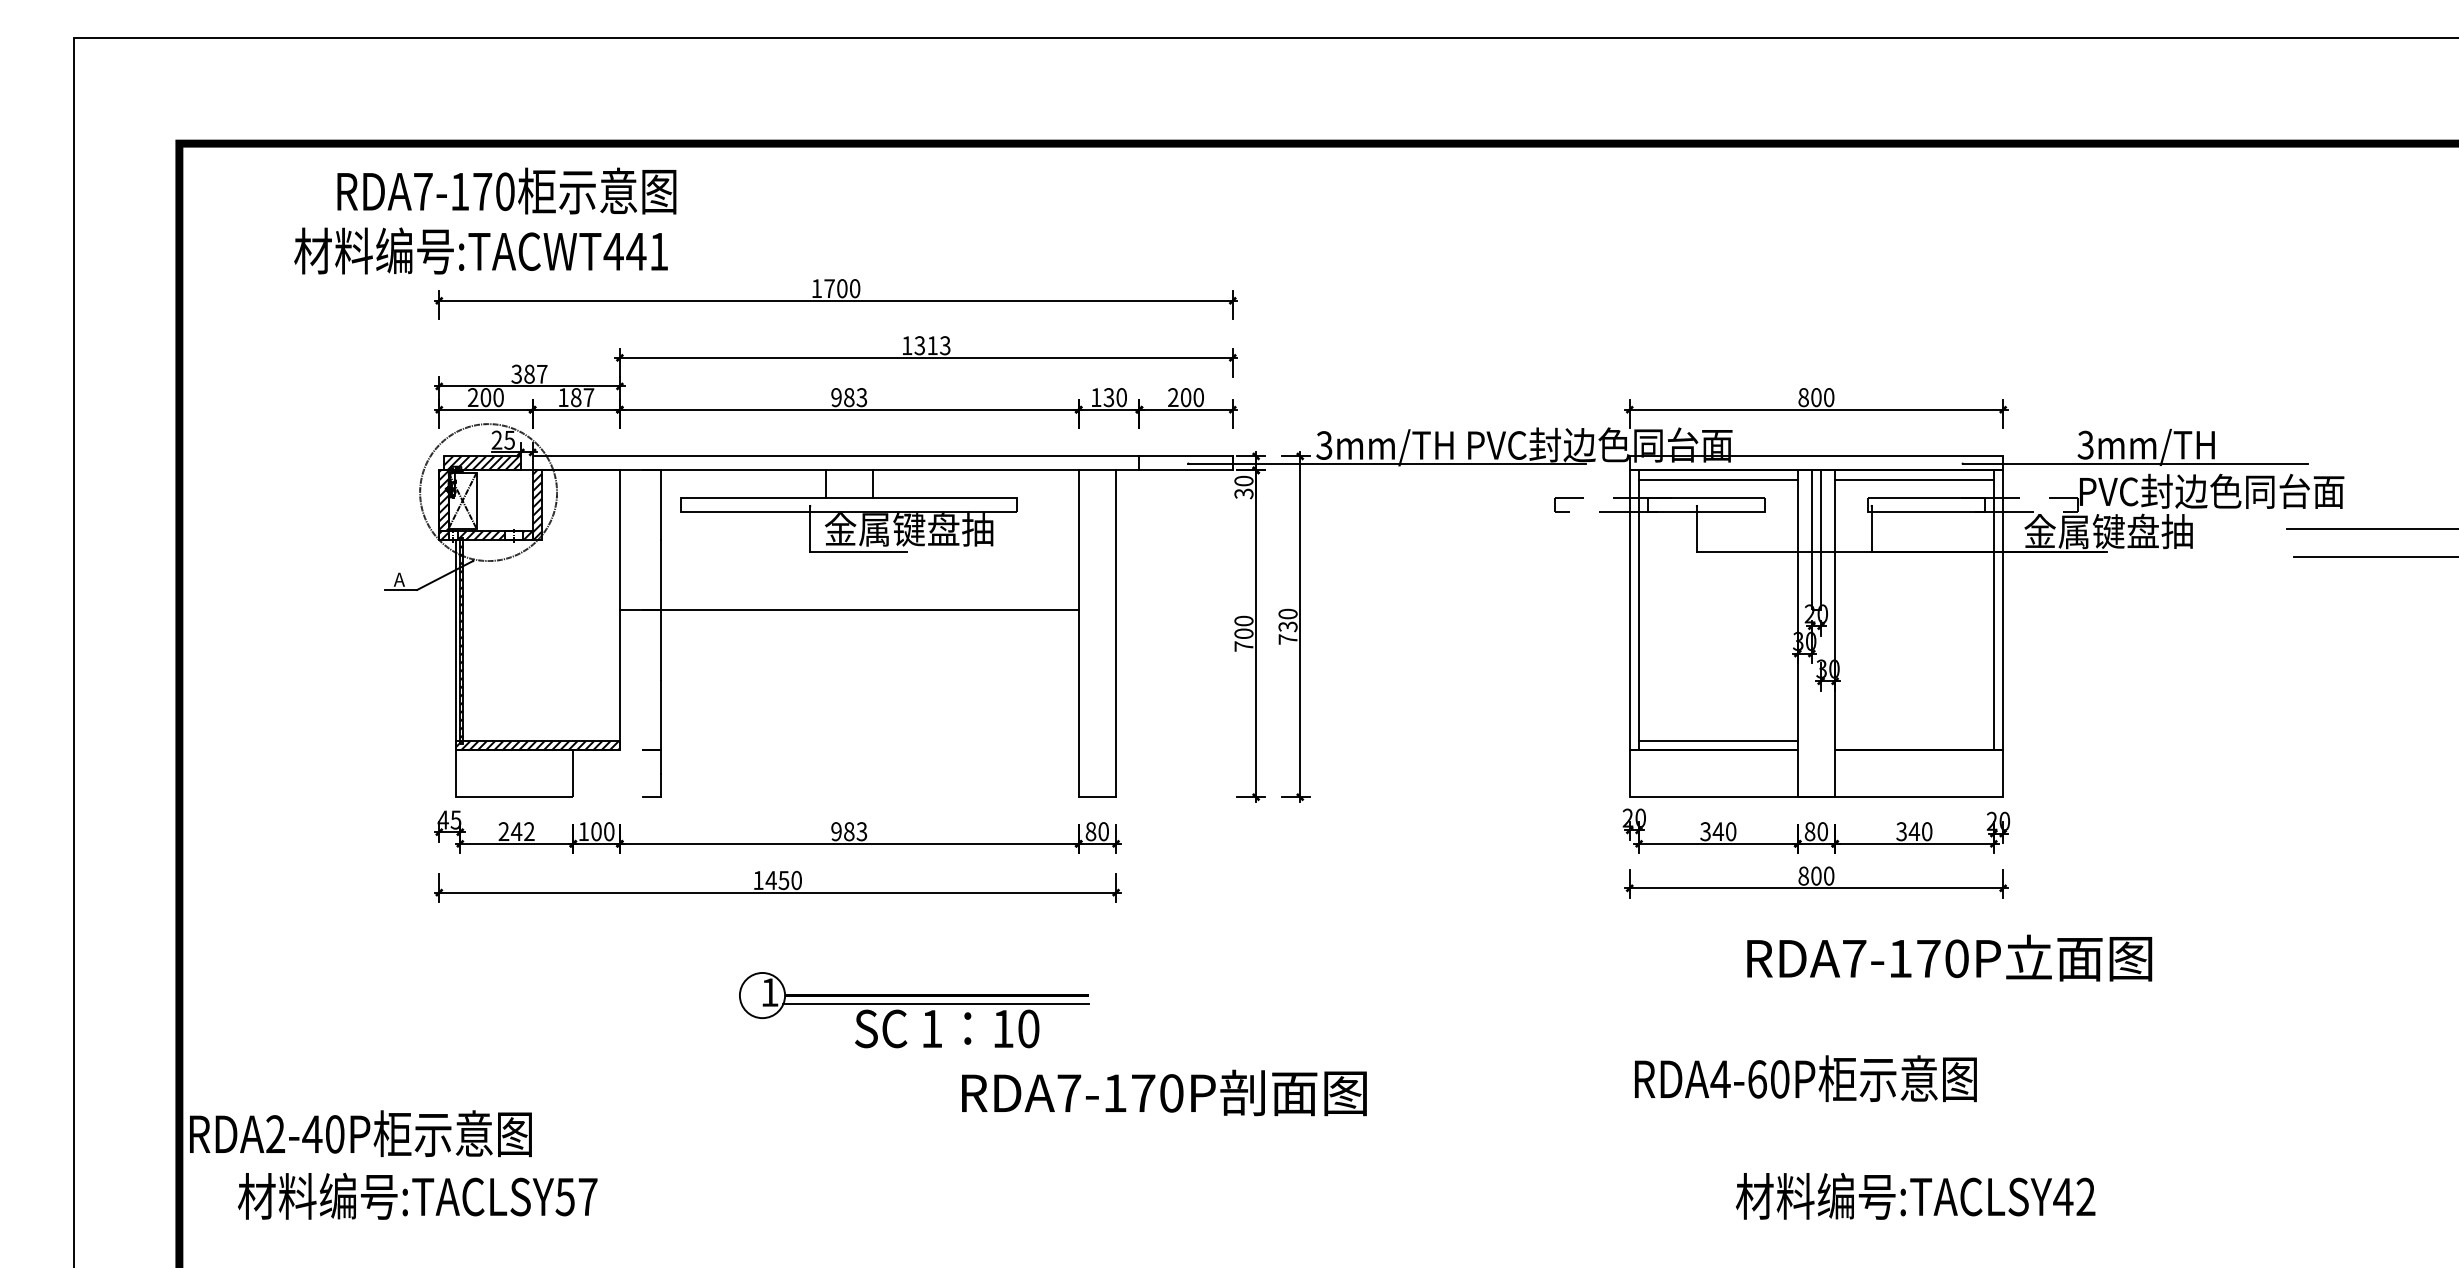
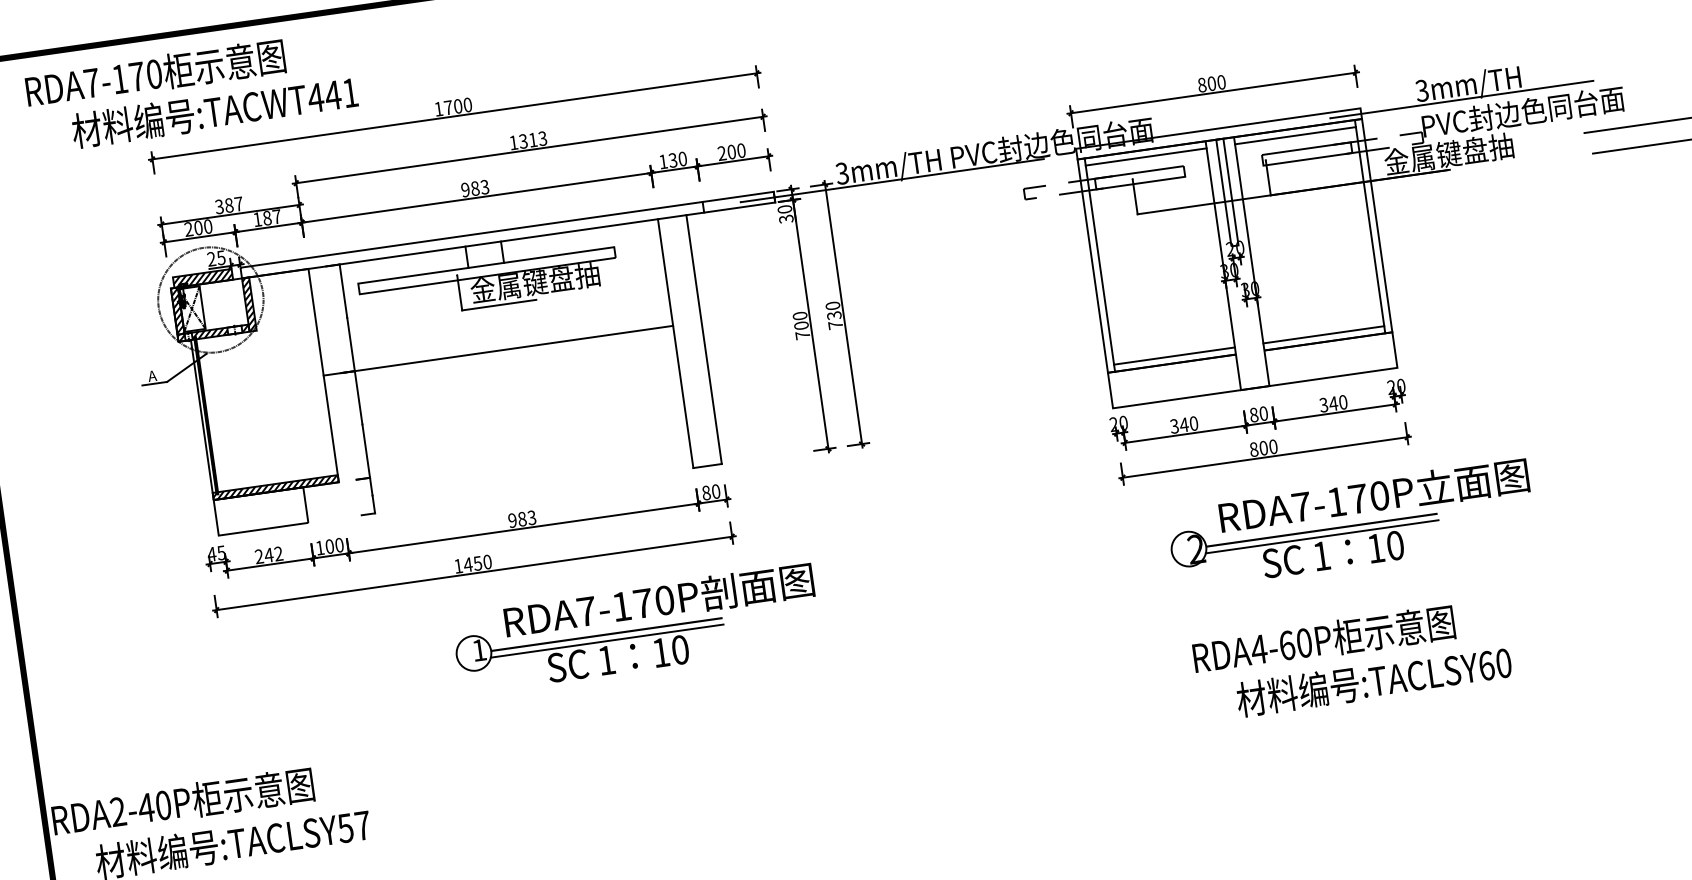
text: (506, 190) -> (155, 73), moved
text: (480, 250) -> (214, 111), moved
line: (1914, 741) -> (1323, 335), added
part: (1853, 1006) -> (1306, 543), added
text: (1805, 1078) -> (1323, 639), moved
text: (1164, 1092) -> (659, 600), moved
text: (2074, 1196) -> (1495, 664), :TACLSY42 -> :TACLSY60

